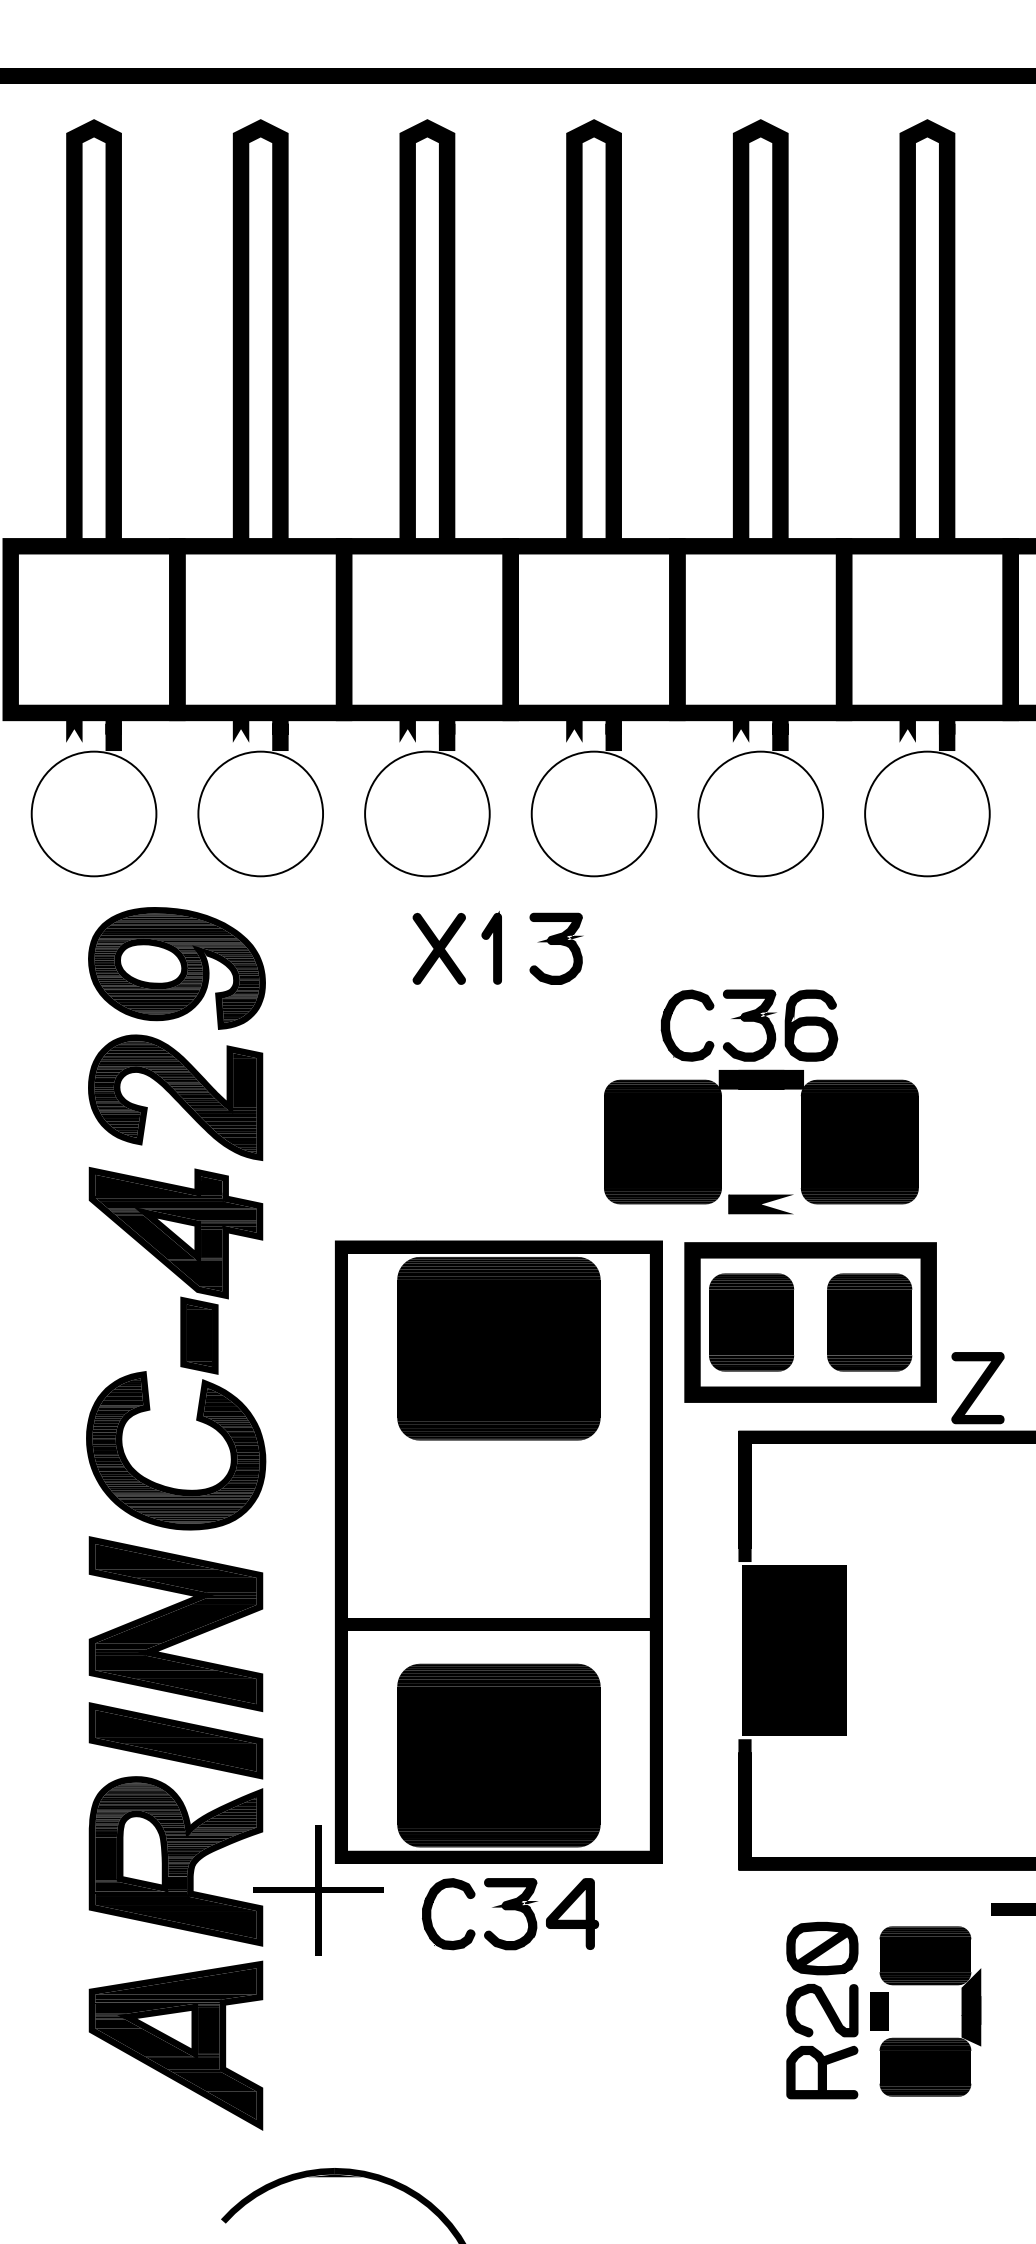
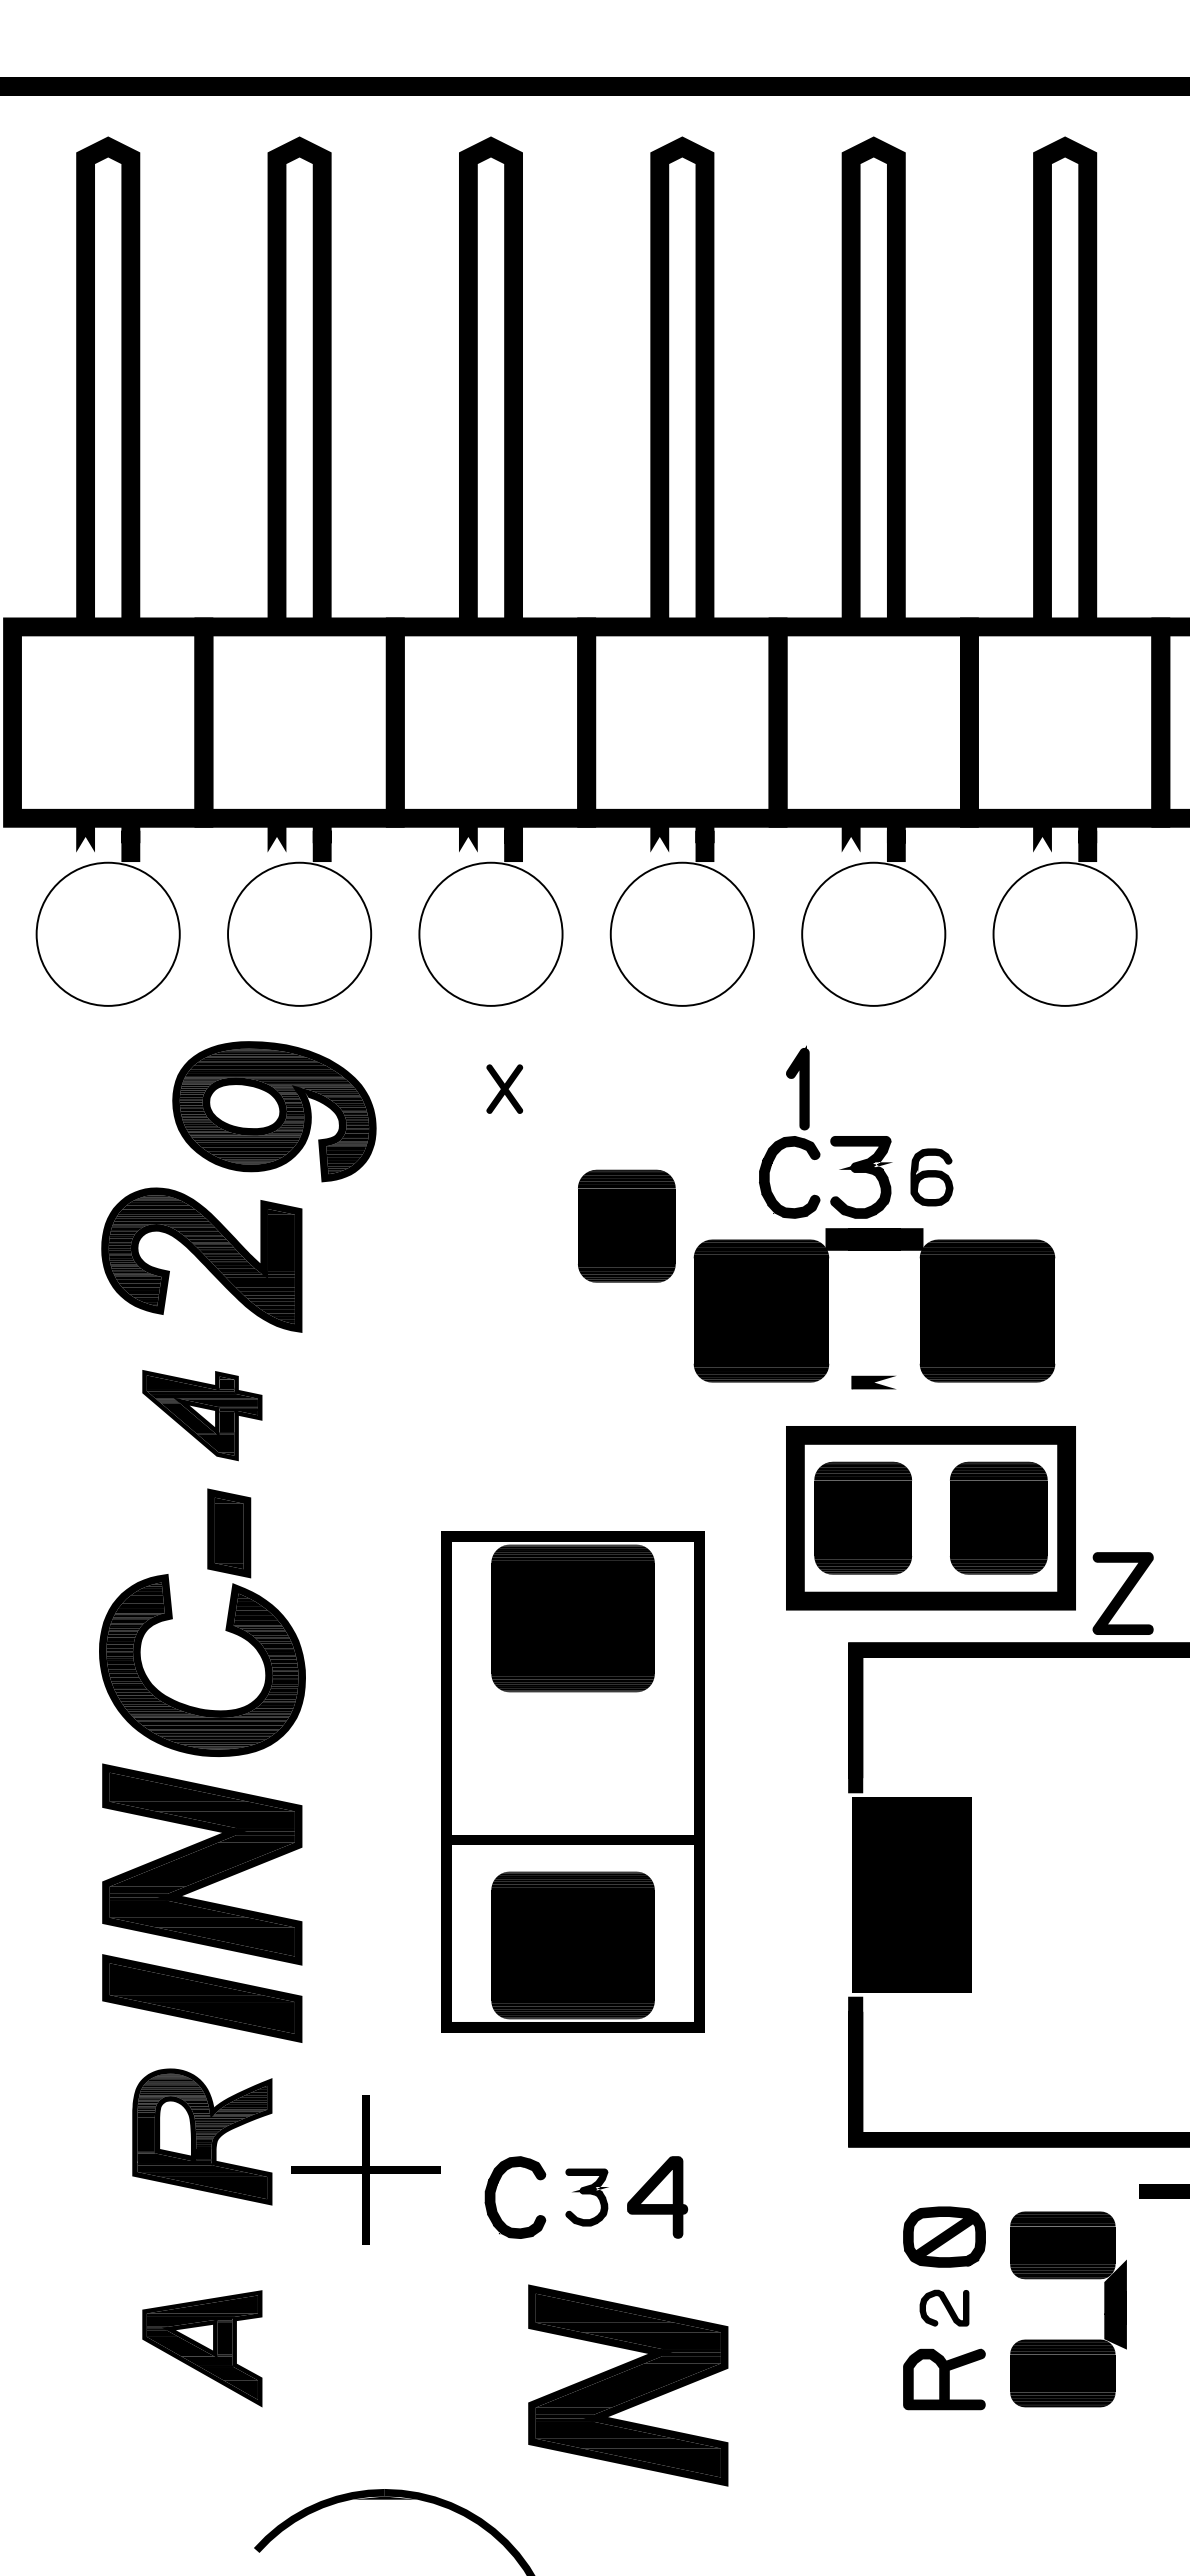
part: (491, 947) -> (797, 1087), moved
part: (439, 948) -> (504, 1088), size x0.6
part: (556, 948) -> (639, 1088), removed
part: (177, 968) -> (274, 1111), moved
part: (811, 1025) -> (931, 1177), size x0.7
part: (545, 1067) -> (626, 1225), added
part: (760, 1204) -> (873, 1382), size x0.6
part: (176, 1233) -> (202, 1415), size x0.6
part: (498, 1551) -> (572, 1781), size x0.7
part: (176, 1860) -> (202, 2136), size x0.7
part: (511, 1914) -> (587, 2197), size x0.7
part: (822, 2009) -> (944, 2307), size x0.6
part: (878, 2011) -> (1009, 2309), removed
part: (176, 2045) -> (202, 2348), size x0.6
part: (547, 2077) -> (628, 2385), added

